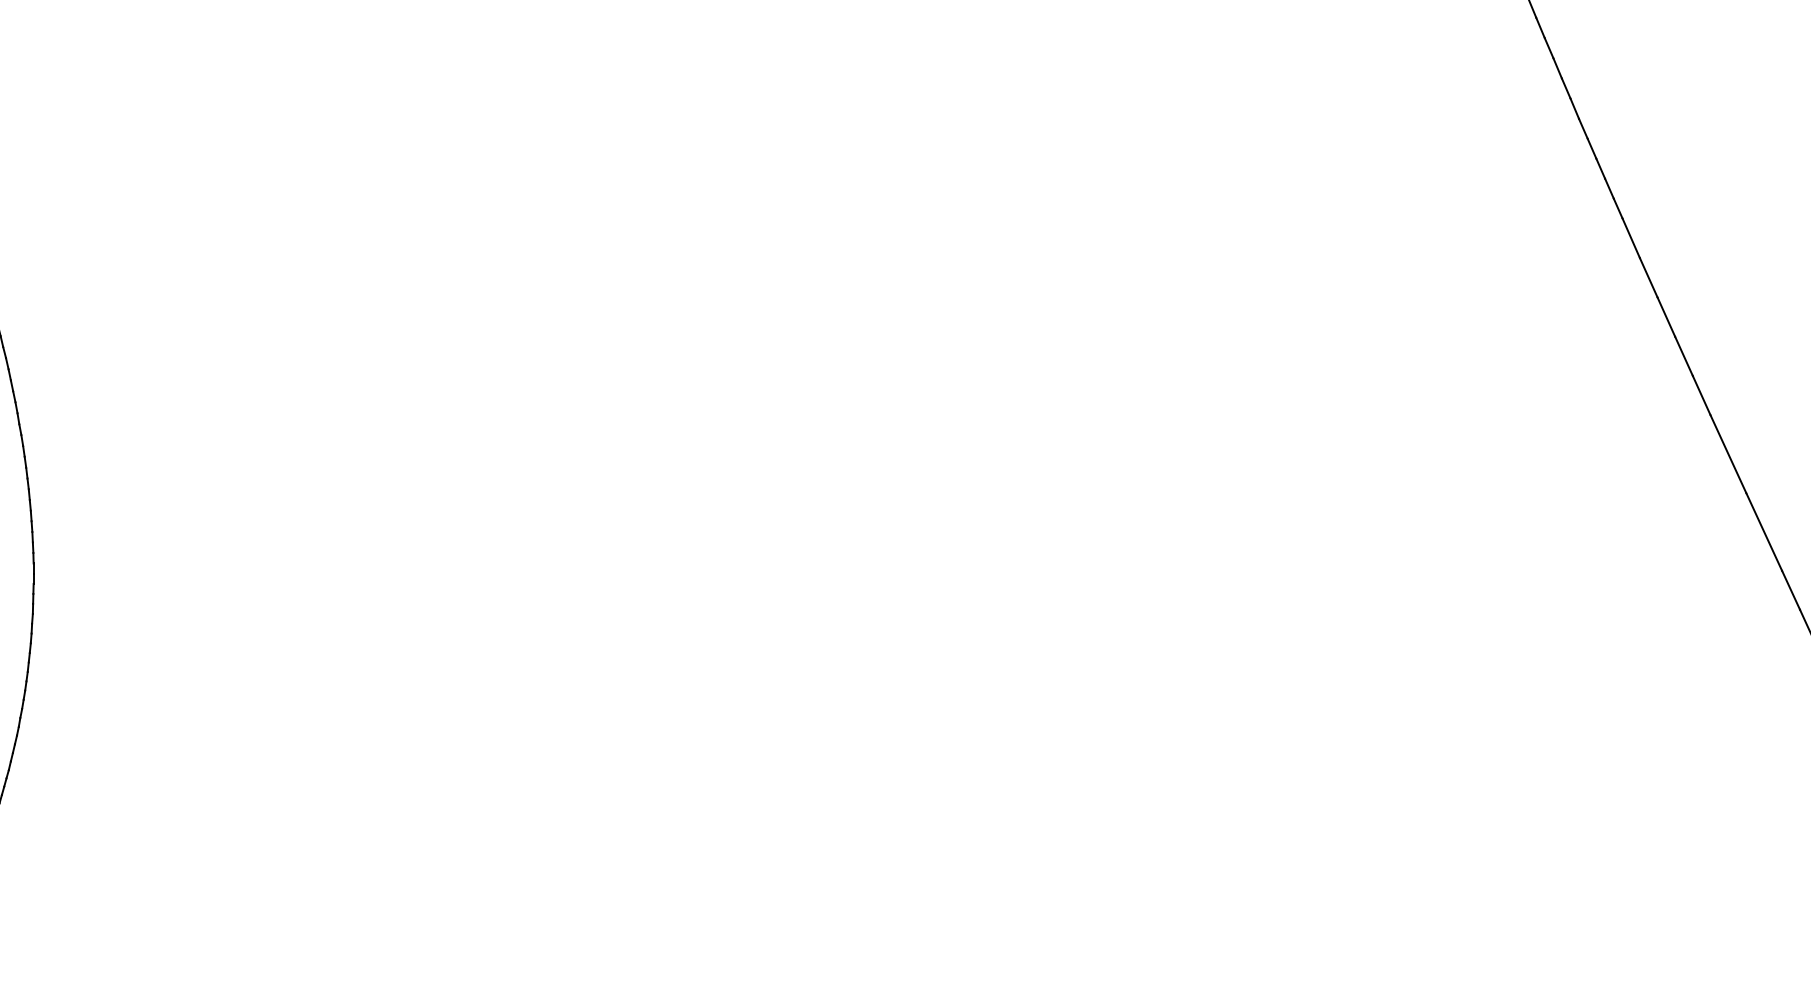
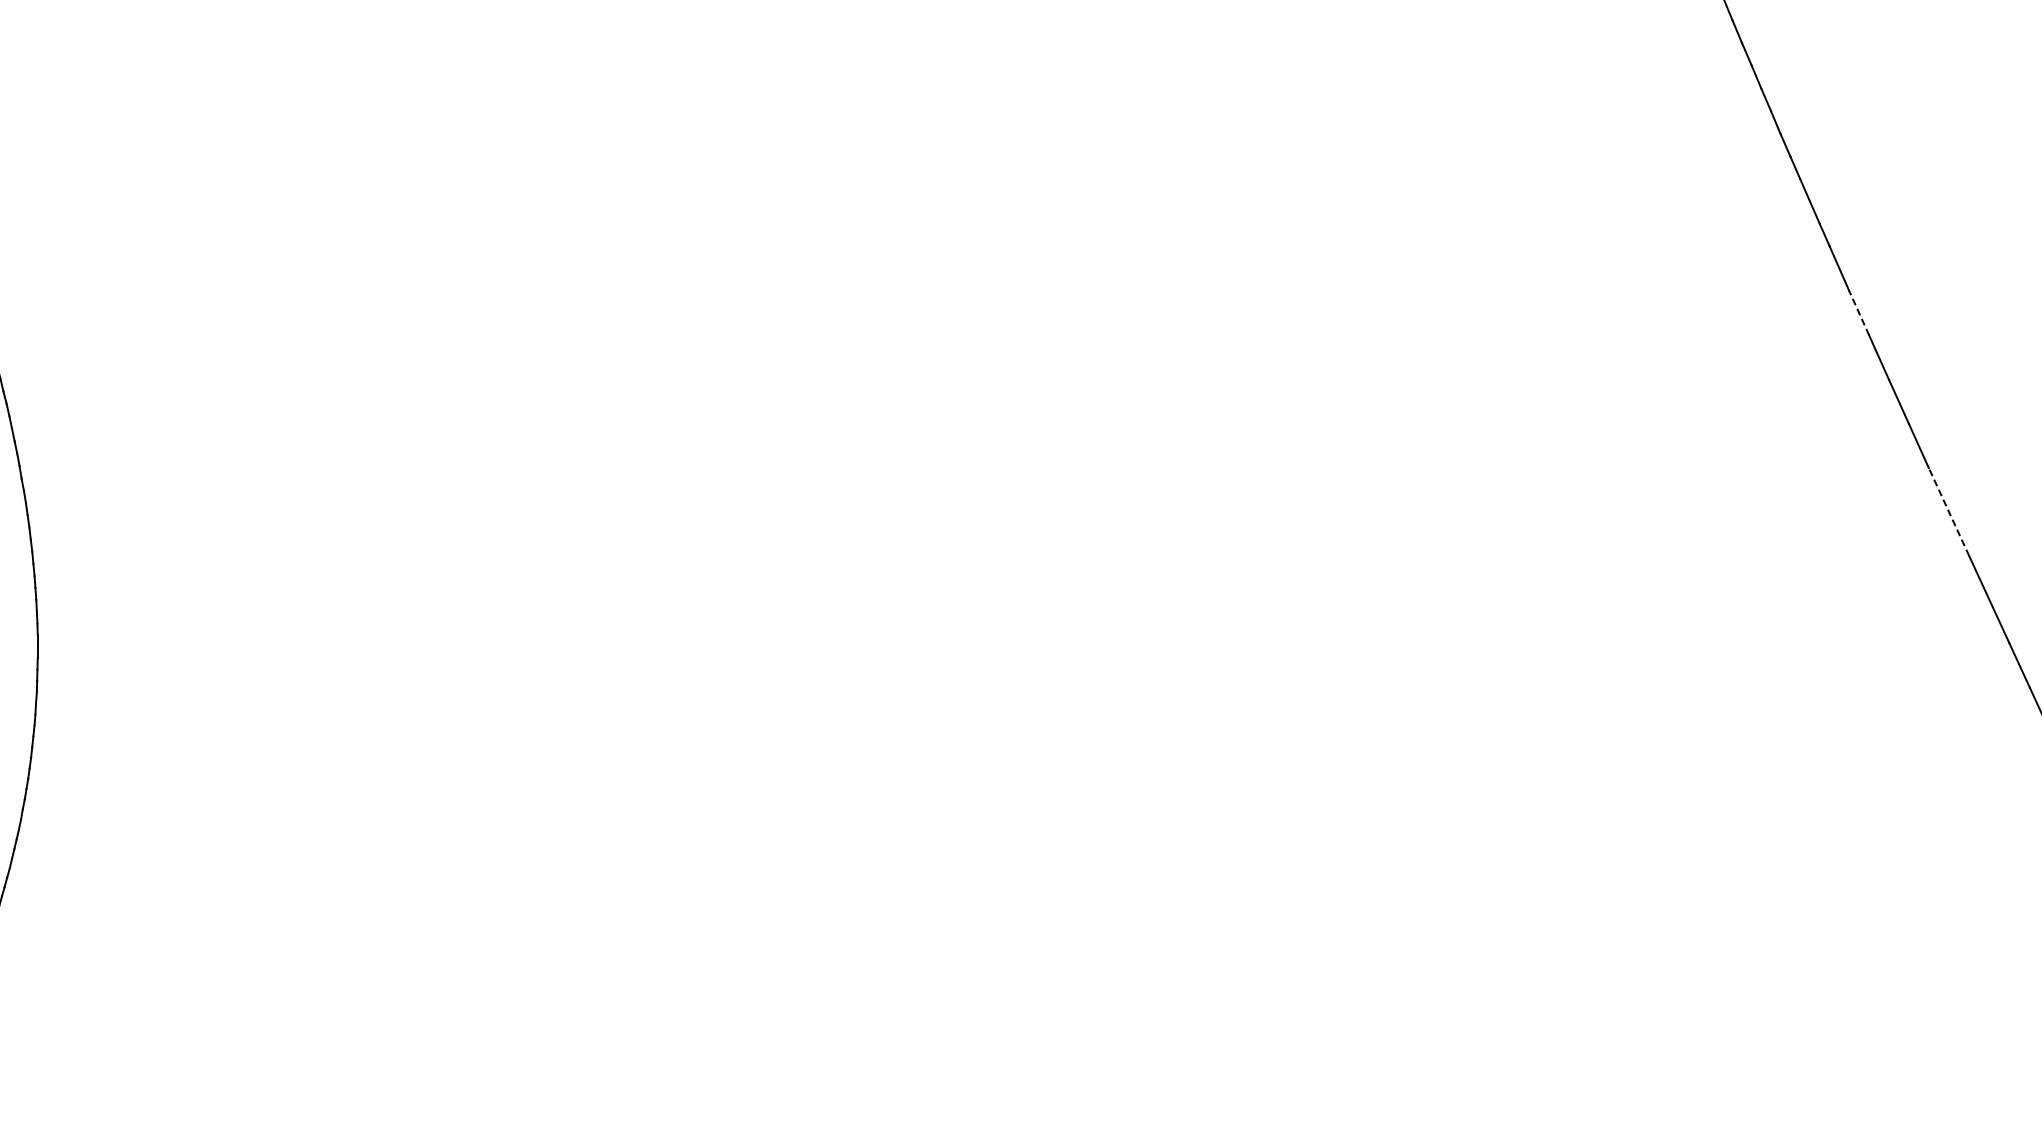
line: (1648, 277) -> (1858, 312), solid -> dashed
line: (1727, 453) -> (1948, 511), solid -> dashed

